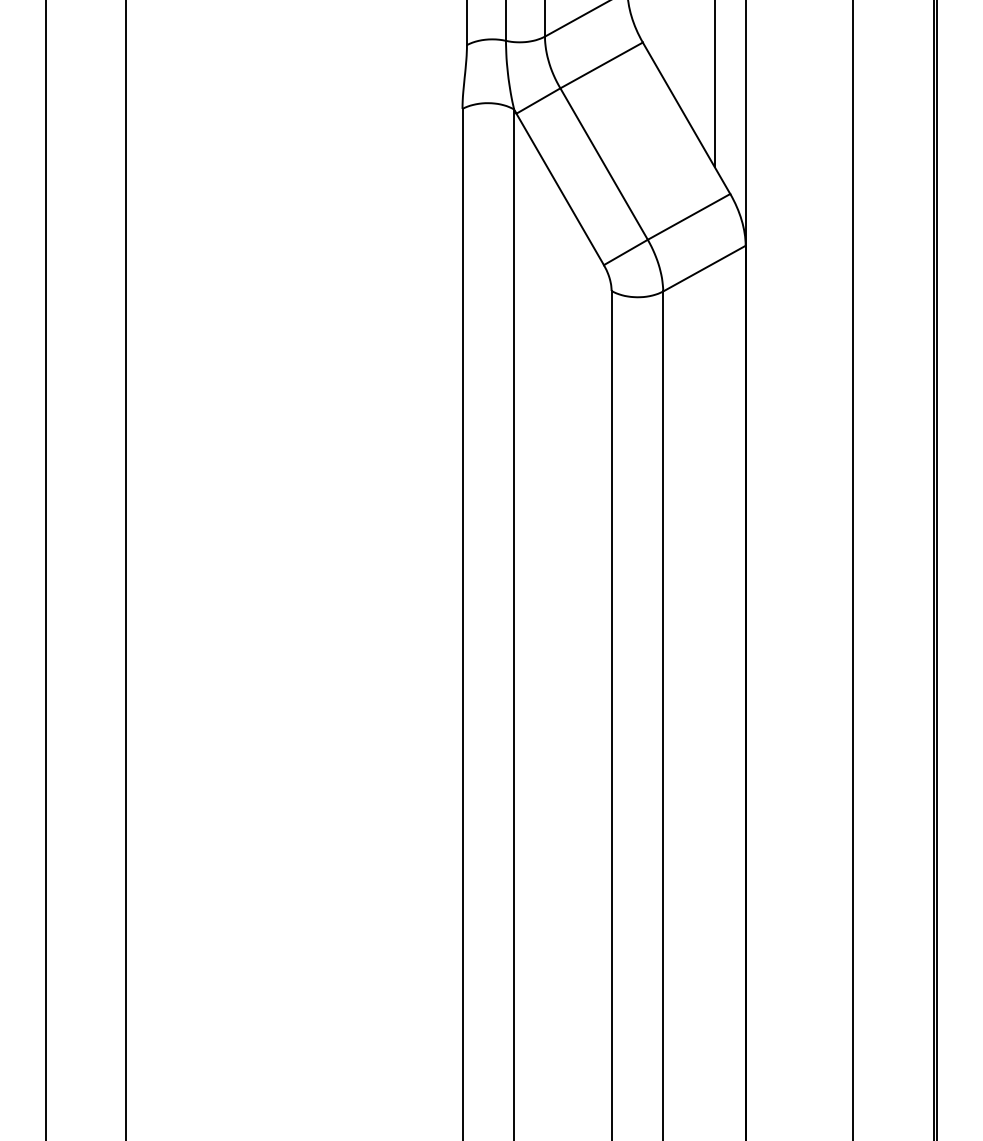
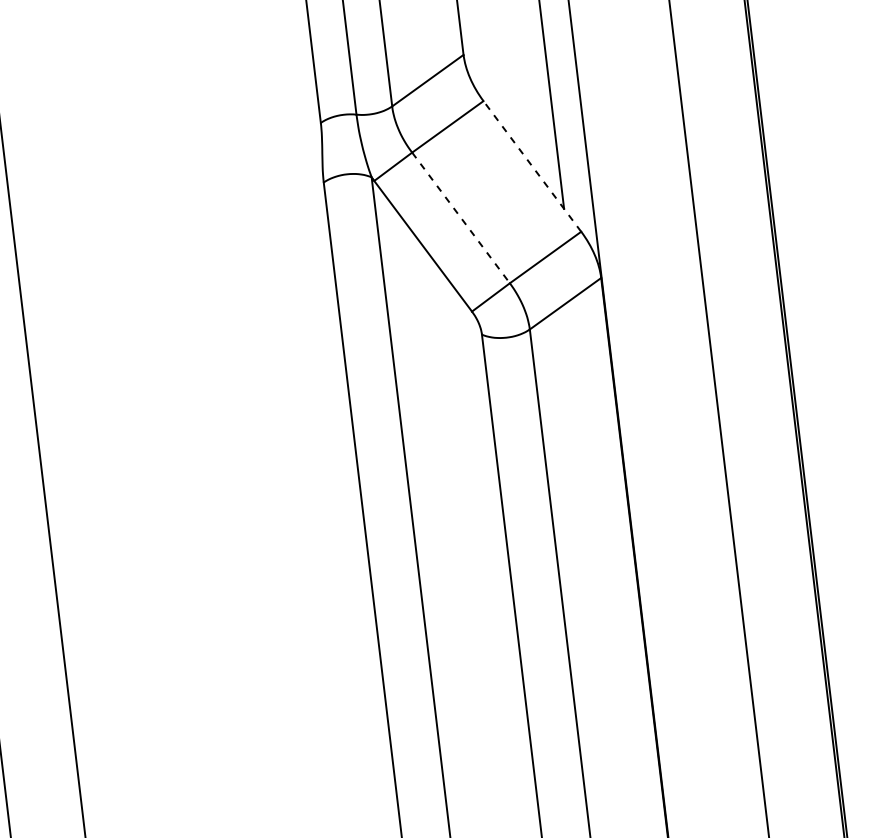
line: (686, 117) -> (532, 165), solid -> dashed
line: (604, 164) -> (461, 218), solid -> dashed

